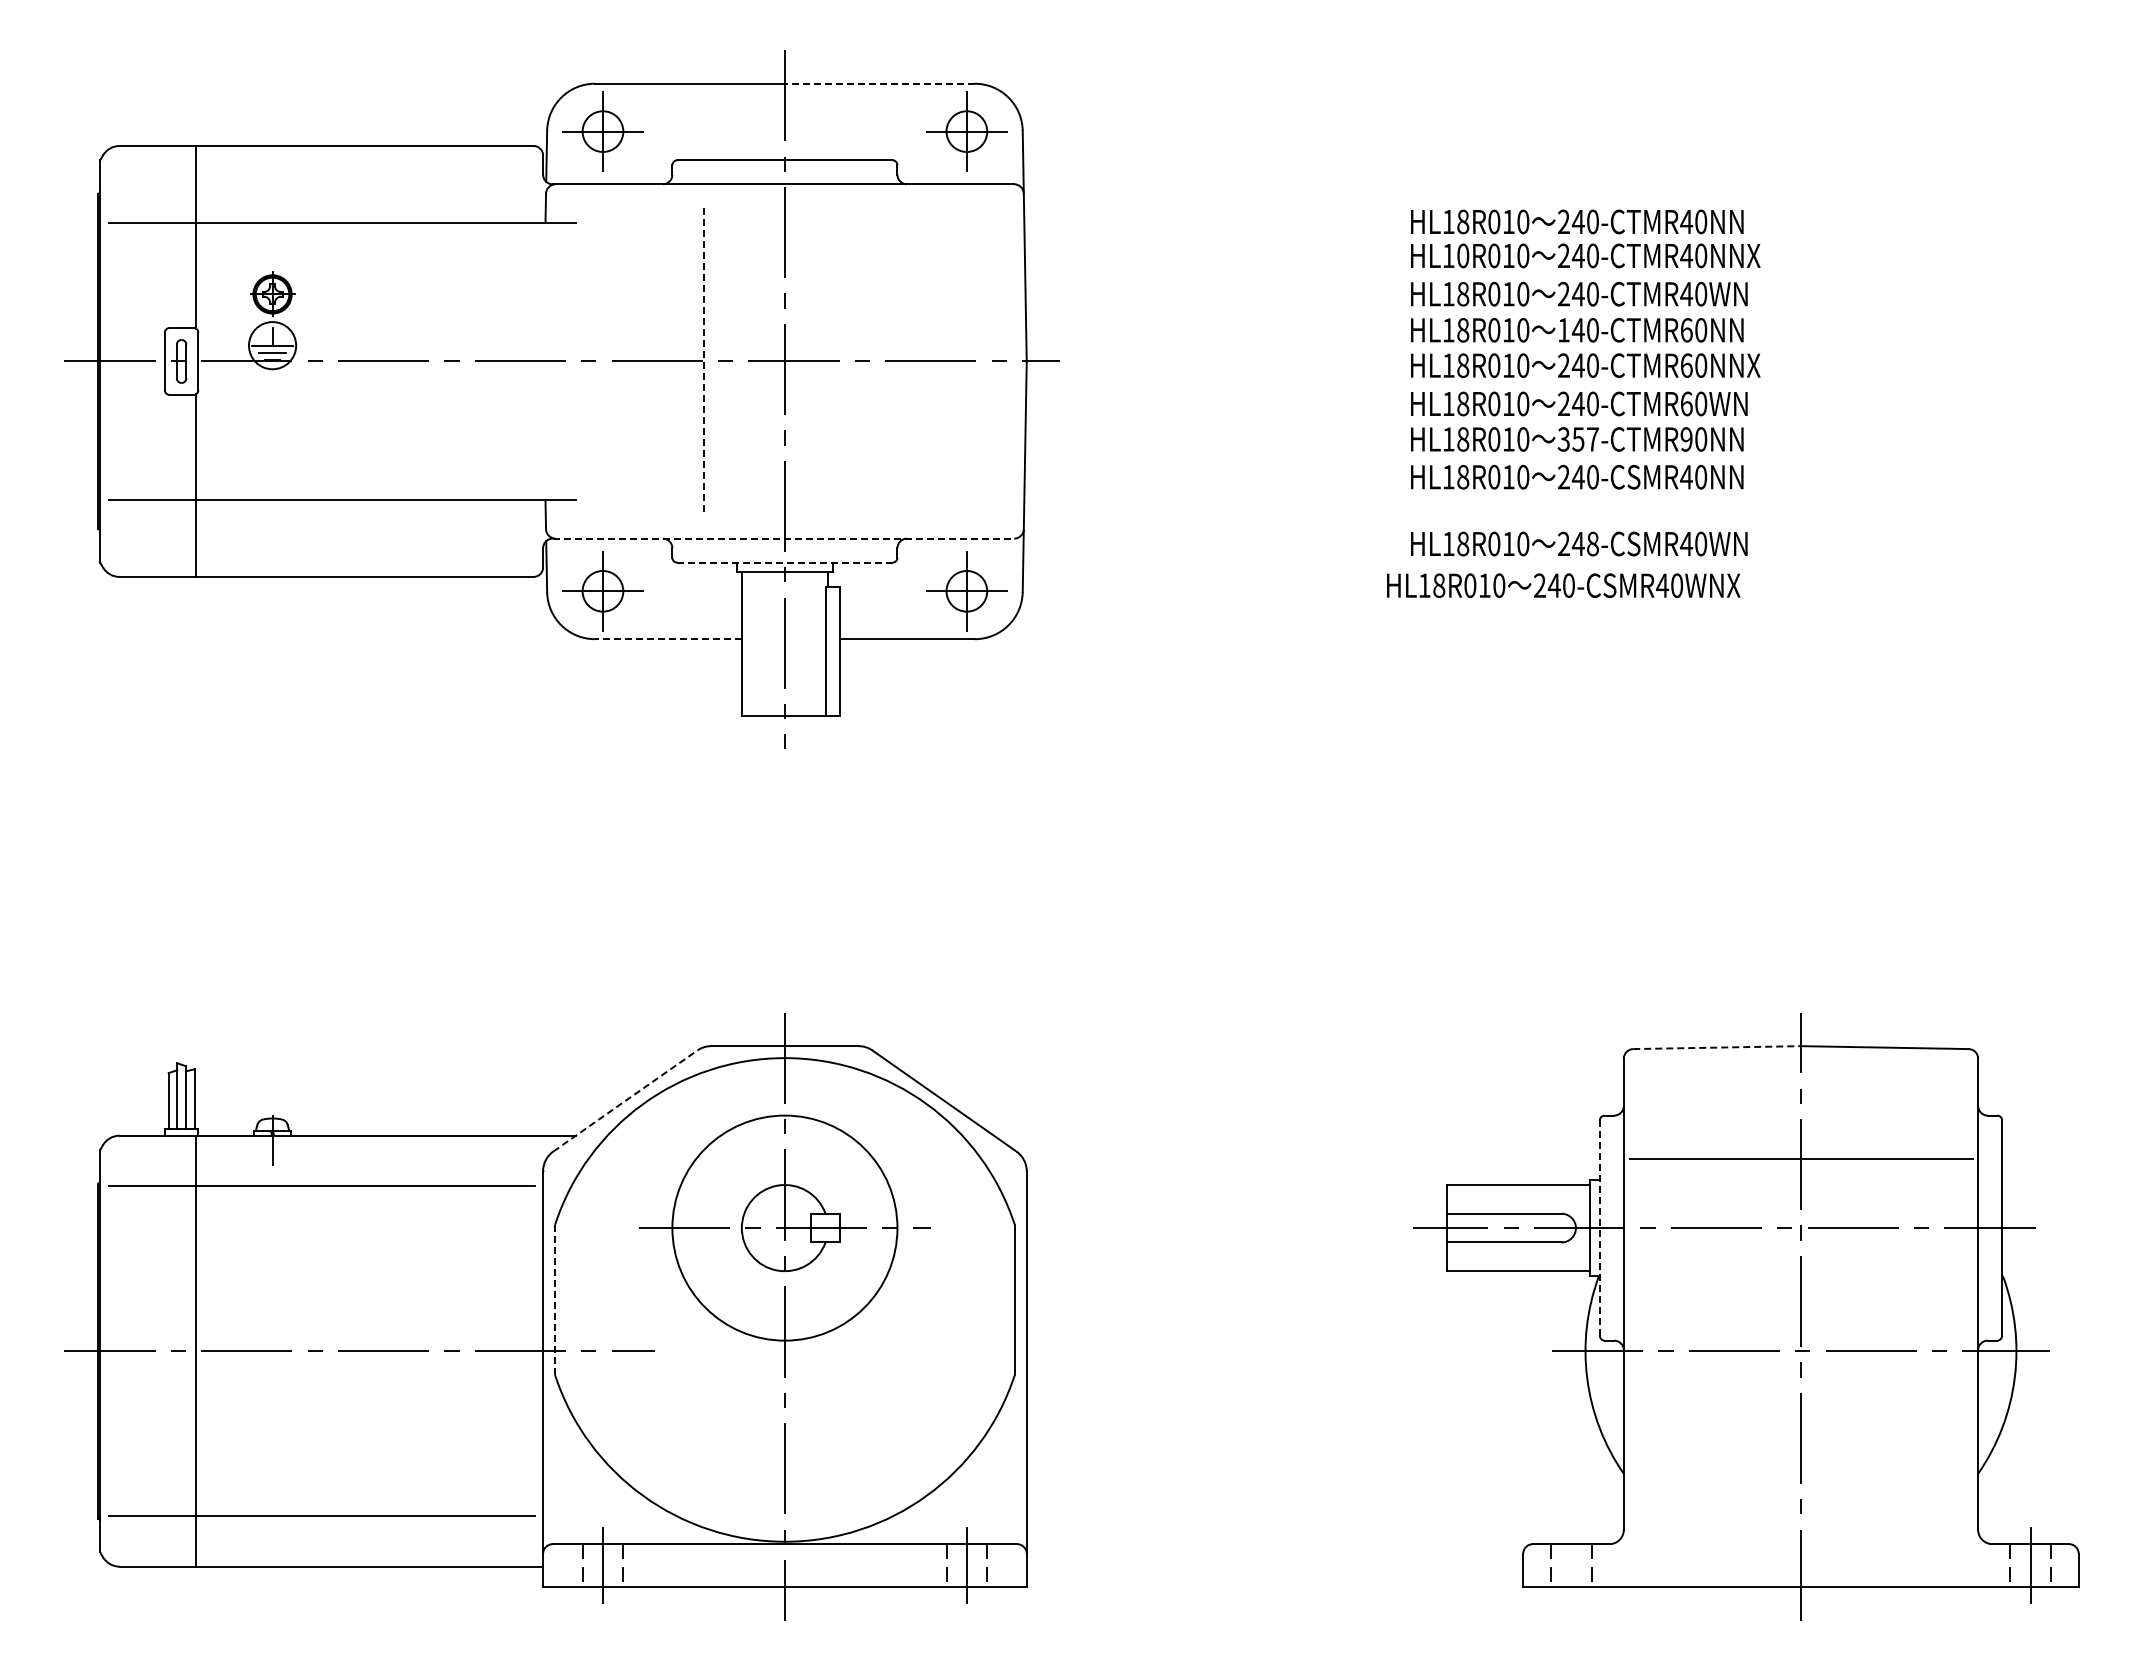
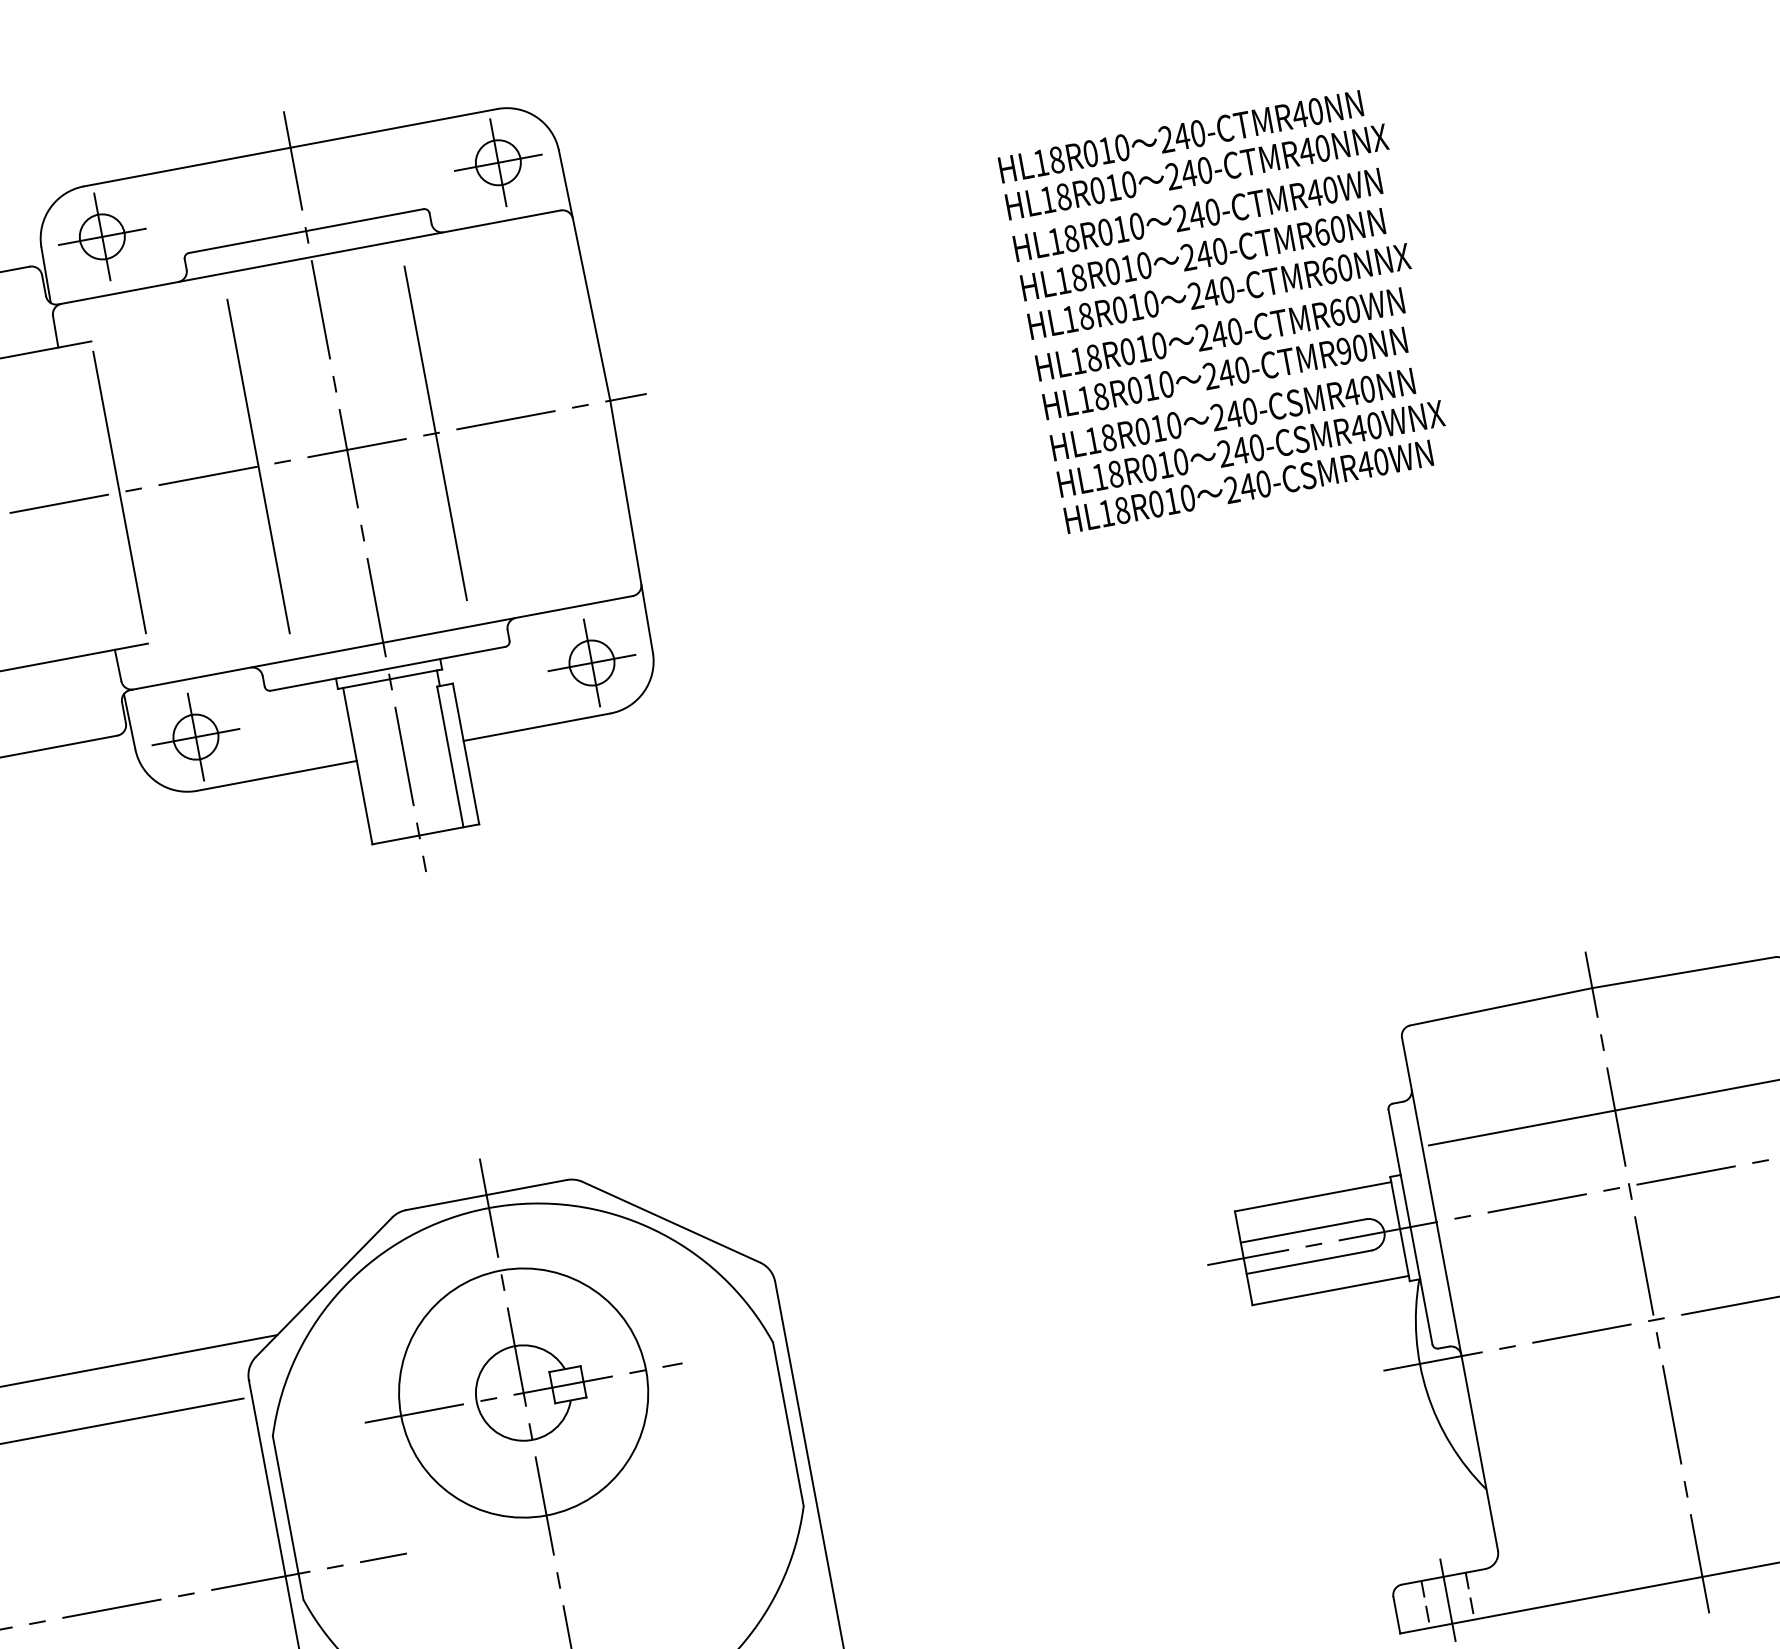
line: (879, 83) -> (393, 128), dashed -> solid
text: (1463, 256) -> (1064, 197), HL10R010 -> HL18R010
text: (1563, 330) -> (1188, 257), 140-CTMR60NN -> 240-CTMR60NN
line: (575, 361) -> (119, 492), added
line: (703, 361) -> (258, 466), dashed -> solid
line: (866, 361) -> (435, 433), added
text: (1577, 439) -> (1225, 373), 357-CTMR90NN -> 240-CTMR90NN
line: (783, 538) -> (381, 642), dashed -> solid
text: (1592, 544) -> (1263, 484), 248-CSMR40WN -> 240-CSMR40WN
line: (784, 562) -> (387, 668), dashed -> solid
text: (1563, 585) -> (1250, 448), moved
line: (667, 639) -> (275, 776), dashed -> solid
line: (1717, 1047) -> (1501, 1006), dashed -> solid
line: (625, 1101) -> (324, 1287), dashed -> solid
line: (1599, 1228) -> (1410, 1227), dashed -> solid
line: (555, 1300) -> (288, 1518), dashed -> solid
line: (1571, 1565) -> (1448, 1600), added

